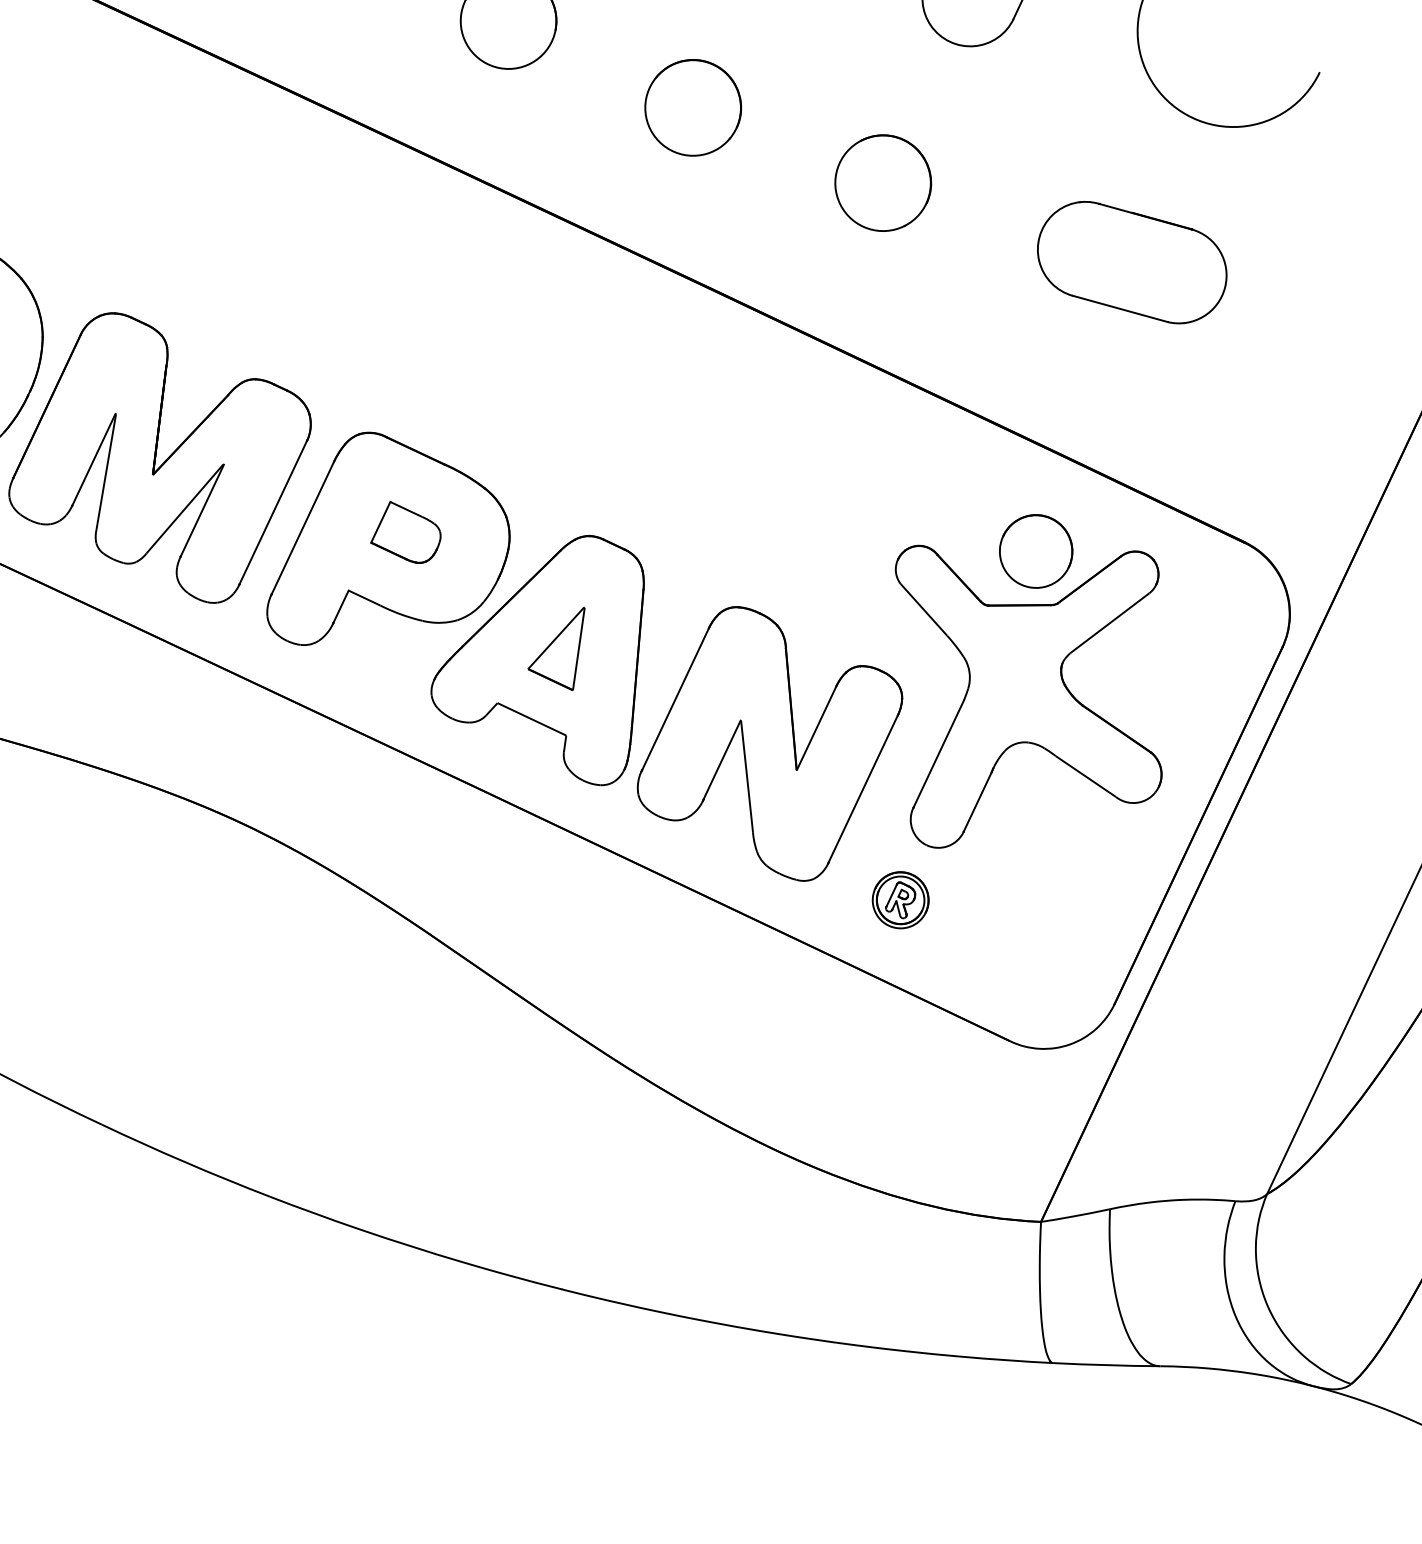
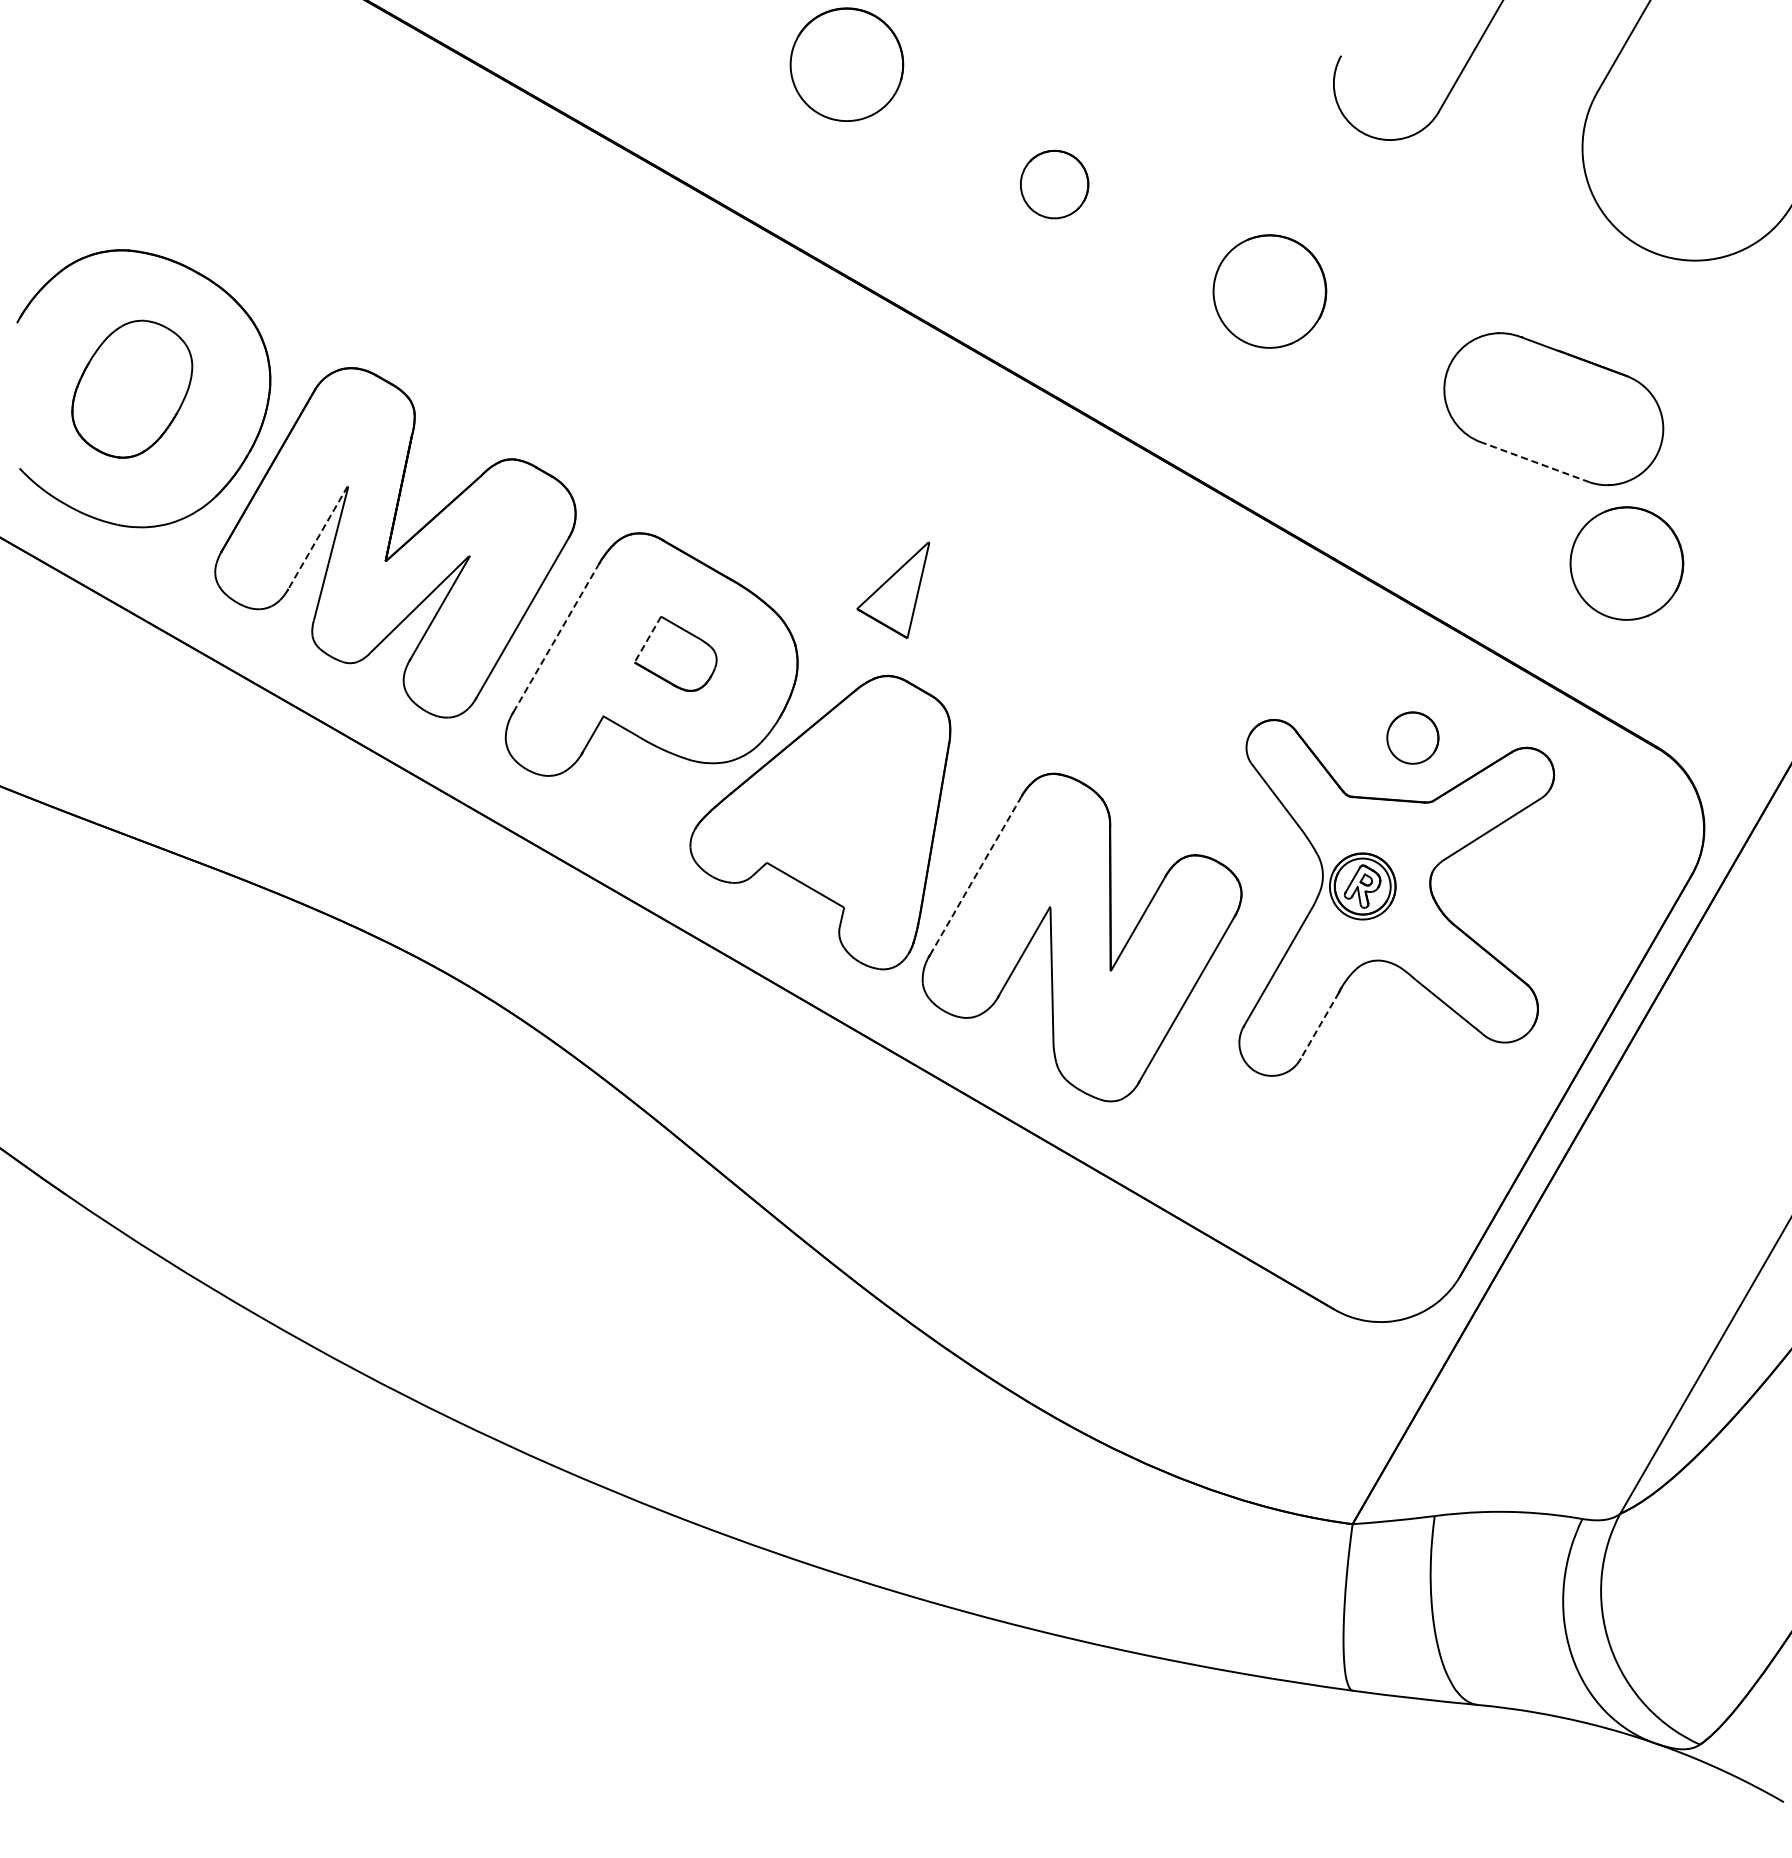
part: (693, 107) -> (1054, 184), size x0.6
line: (1120, 309) -> (1535, 462), solid -> dashed
part: (1204, 388) -> (1626, 563), added
line: (93, 460) -> (317, 538), solid -> dashed
line: (380, 522) -> (647, 639), solid -> dashed
line: (302, 528) -> (555, 638), solid -> dashed
part: (1035, 550) -> (1412, 737), size x0.6
part: (557, 649) -> (893, 589), moved
line: (675, 699) -> (975, 875), solid -> dashed
line: (977, 802) -> (1319, 1026), solid -> dashed
part: (900, 900) -> (1362, 886), moved

